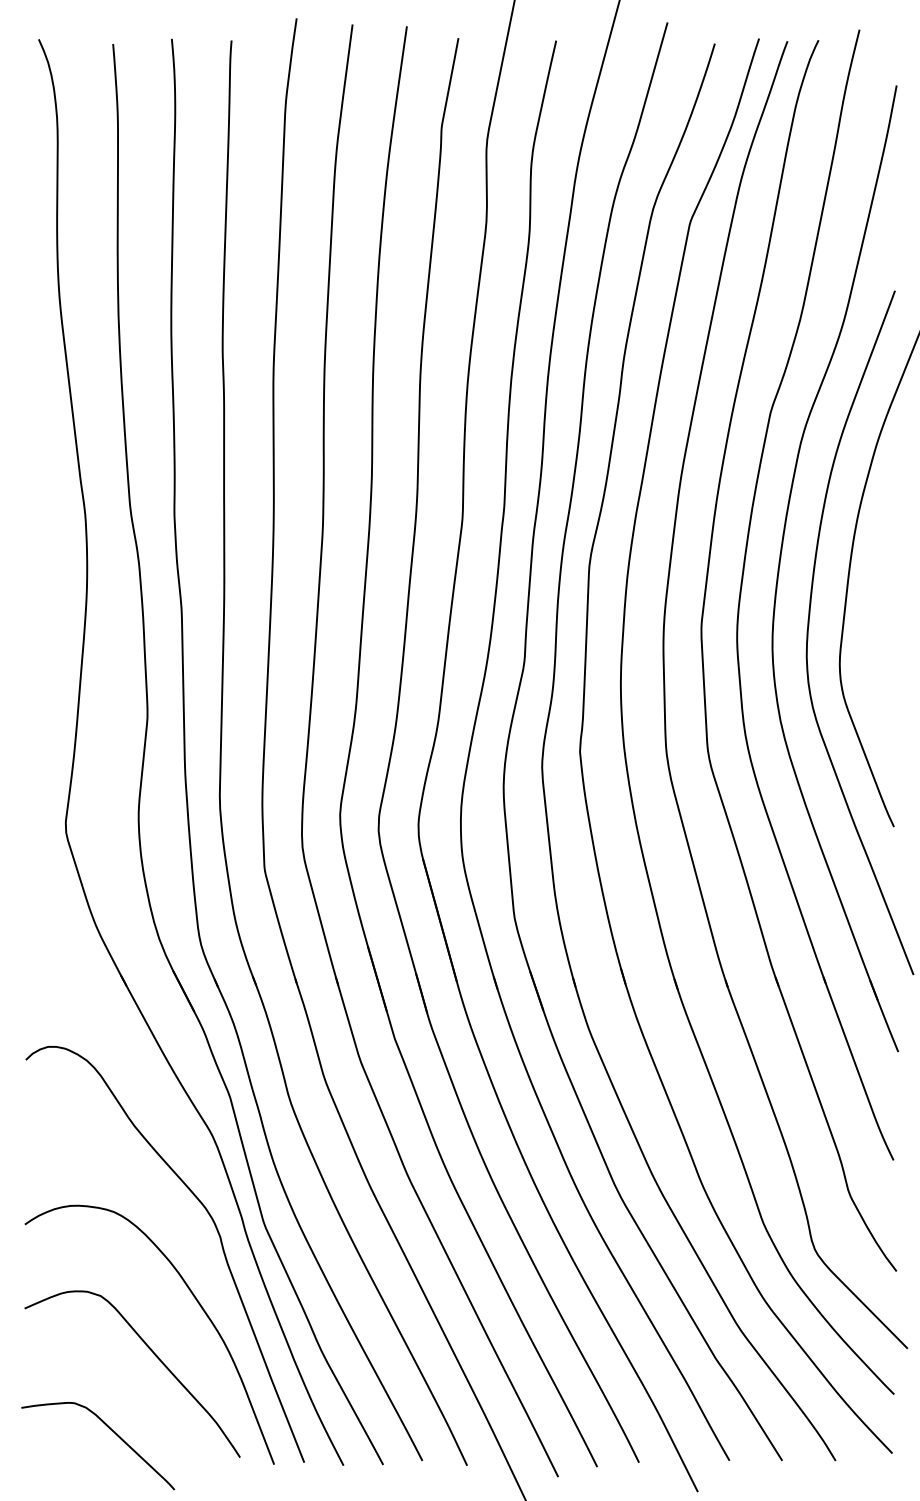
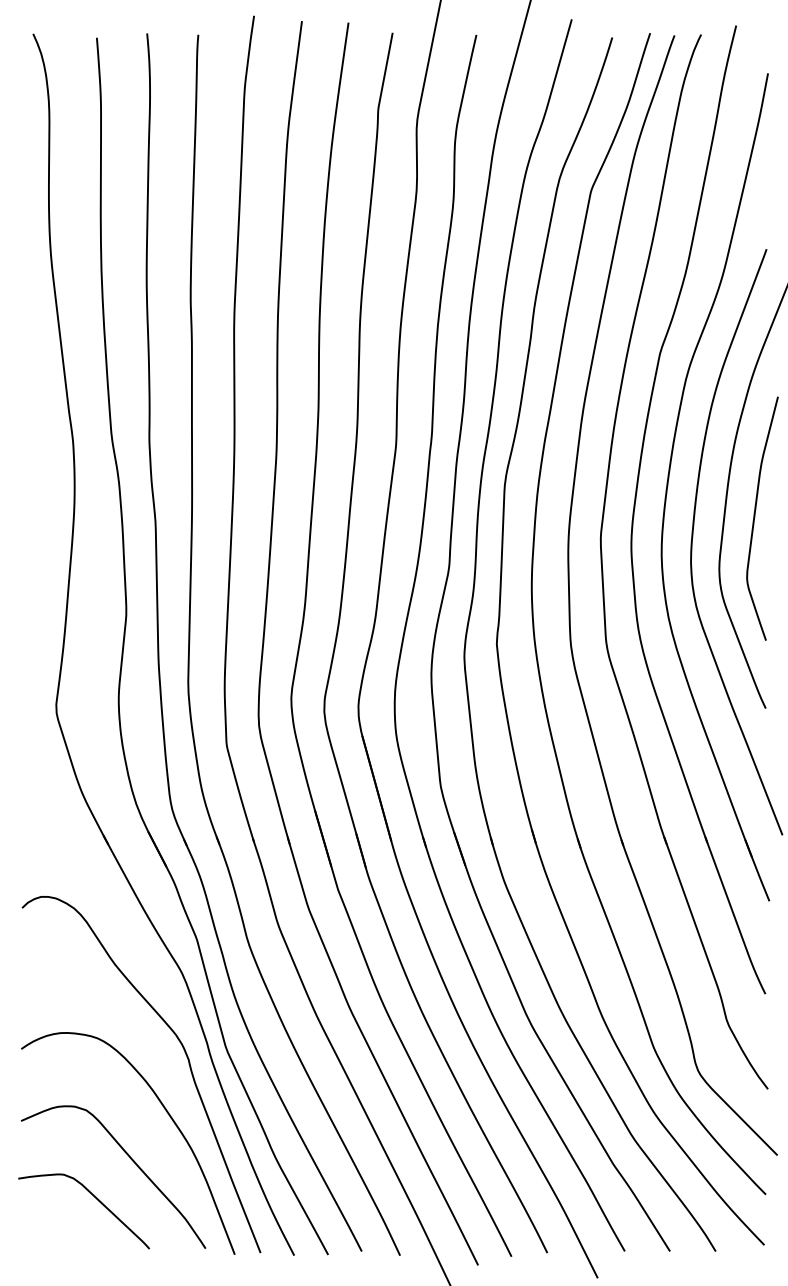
curve: (881, 605) -> (755, 518), added
curve: (109, 1429) -> (93, 1197), moved

